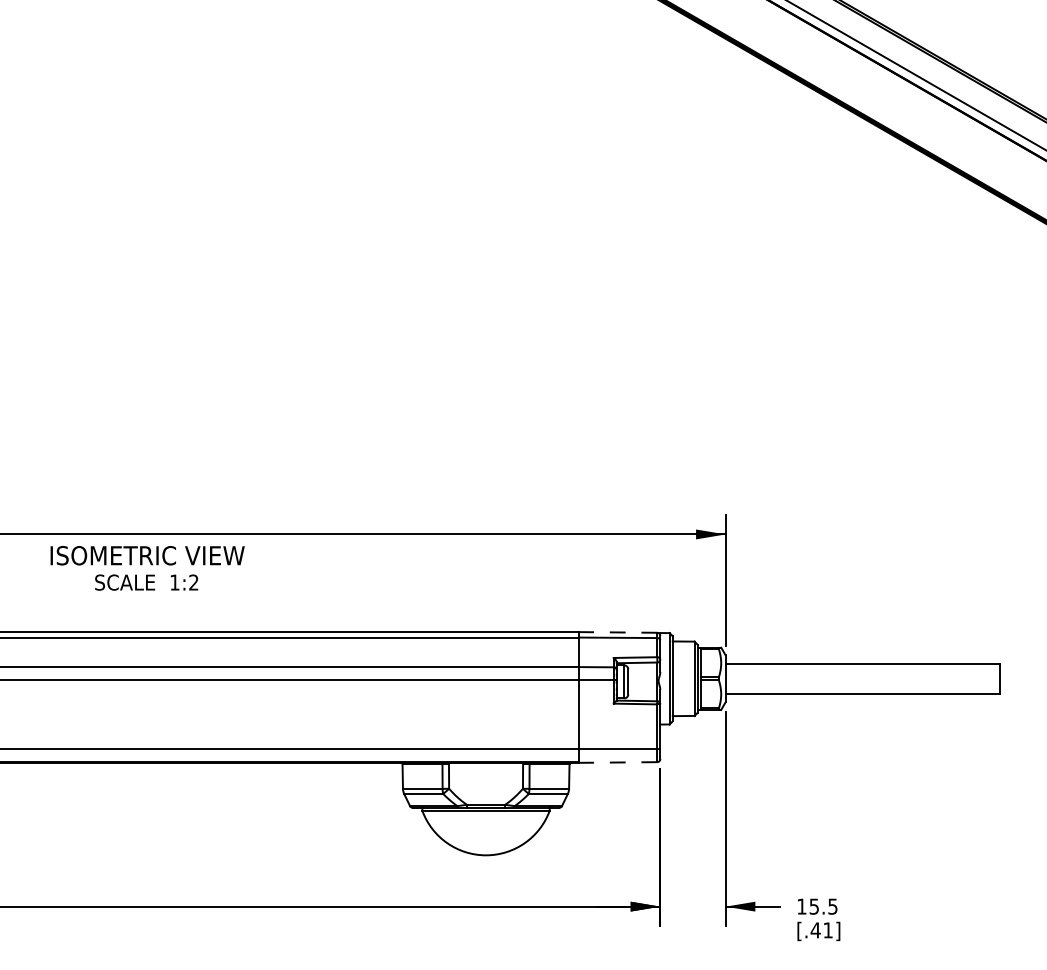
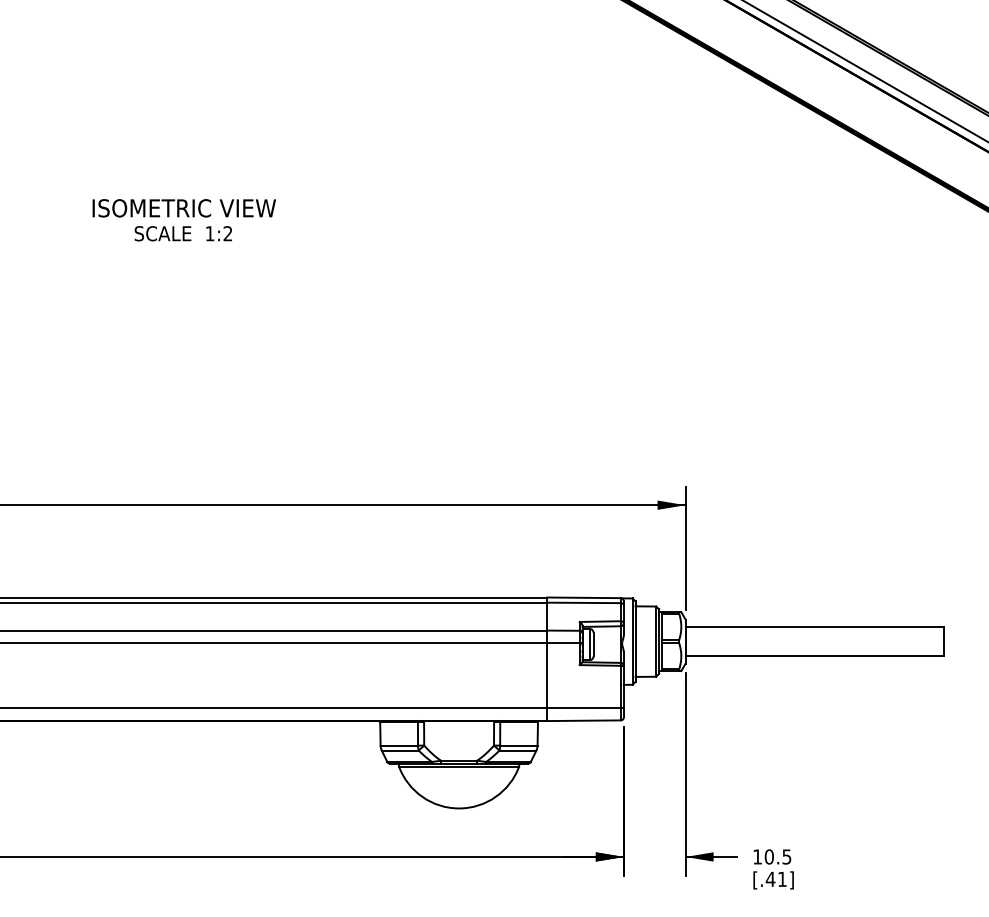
text: (146, 568) -> (183, 220), moved
line: (618, 632) -> (584, 597), dashed -> solid
line: (618, 762) -> (584, 720), dashed -> solid
text: (813, 906) -> (768, 856), 15.5 -> 10.5

